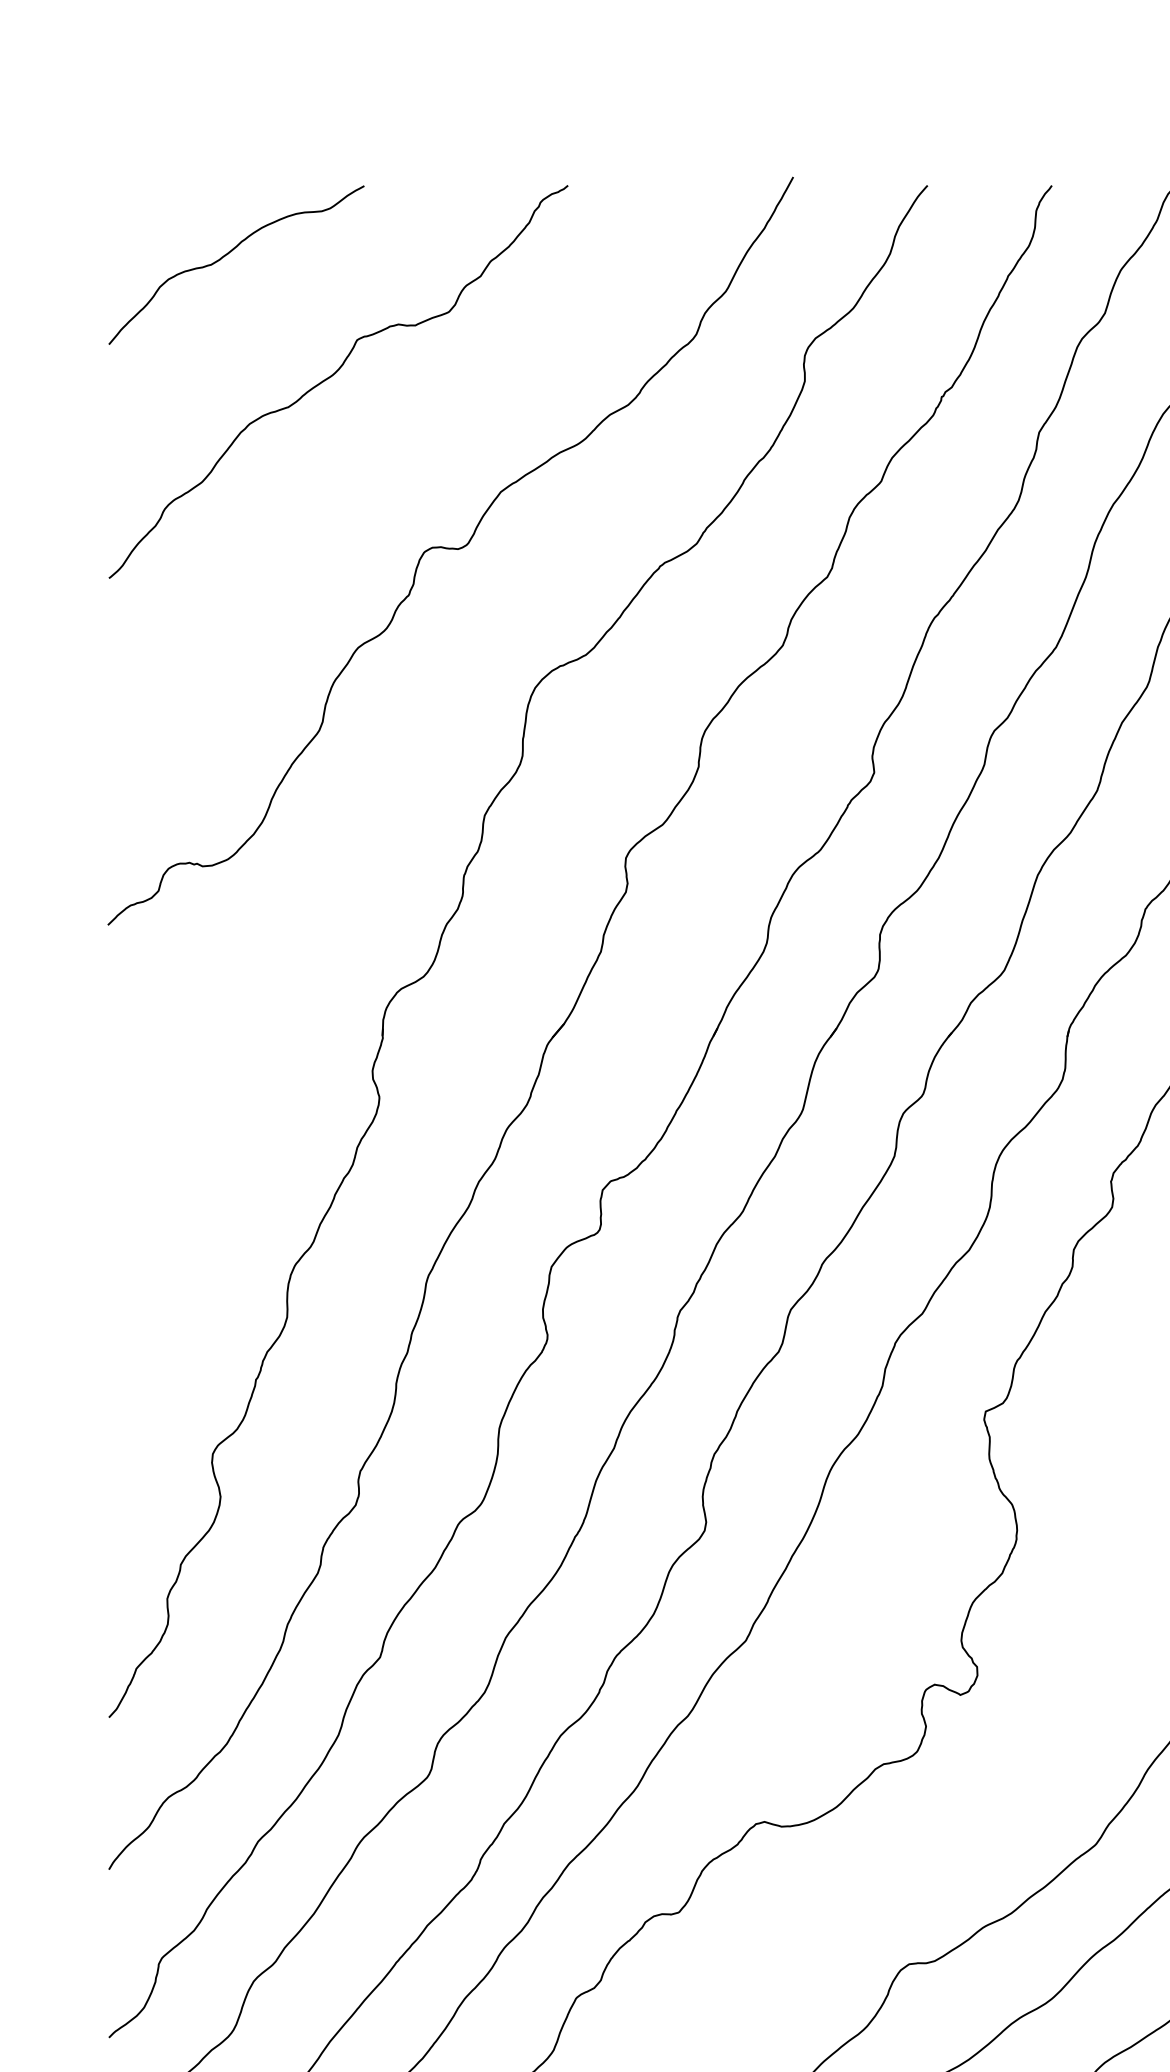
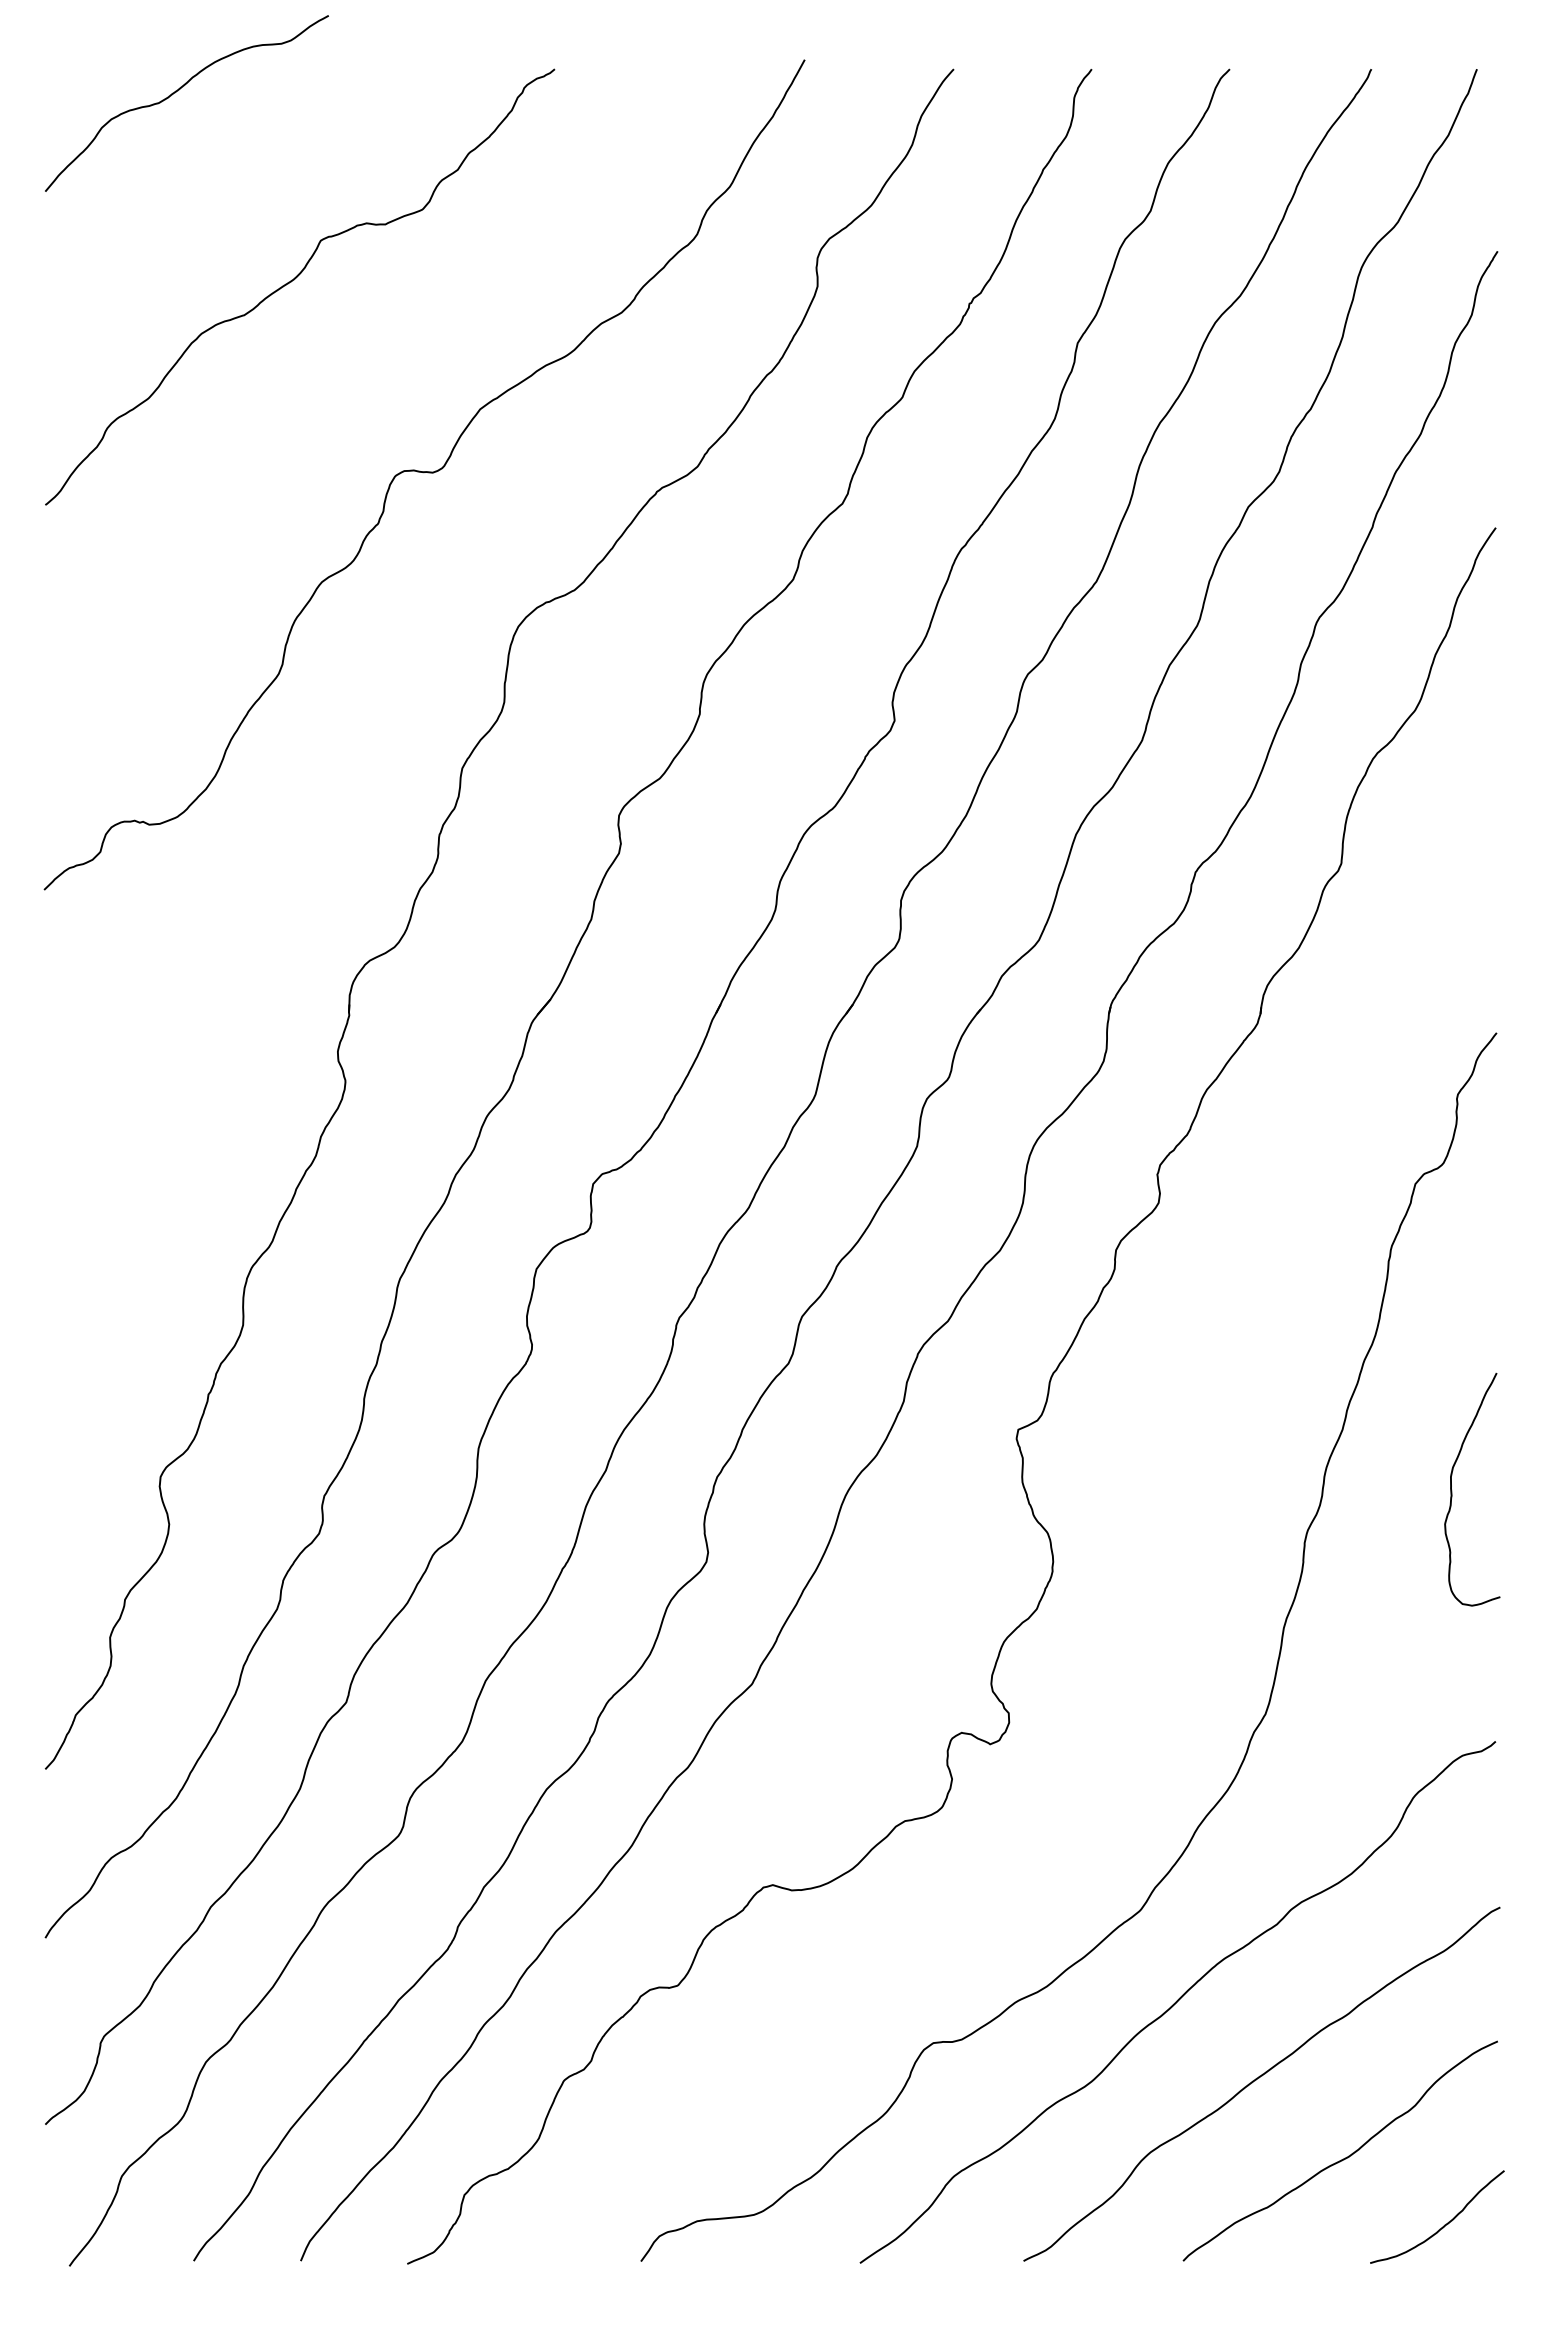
curve: (229, 253) -> (179, 90), moved

